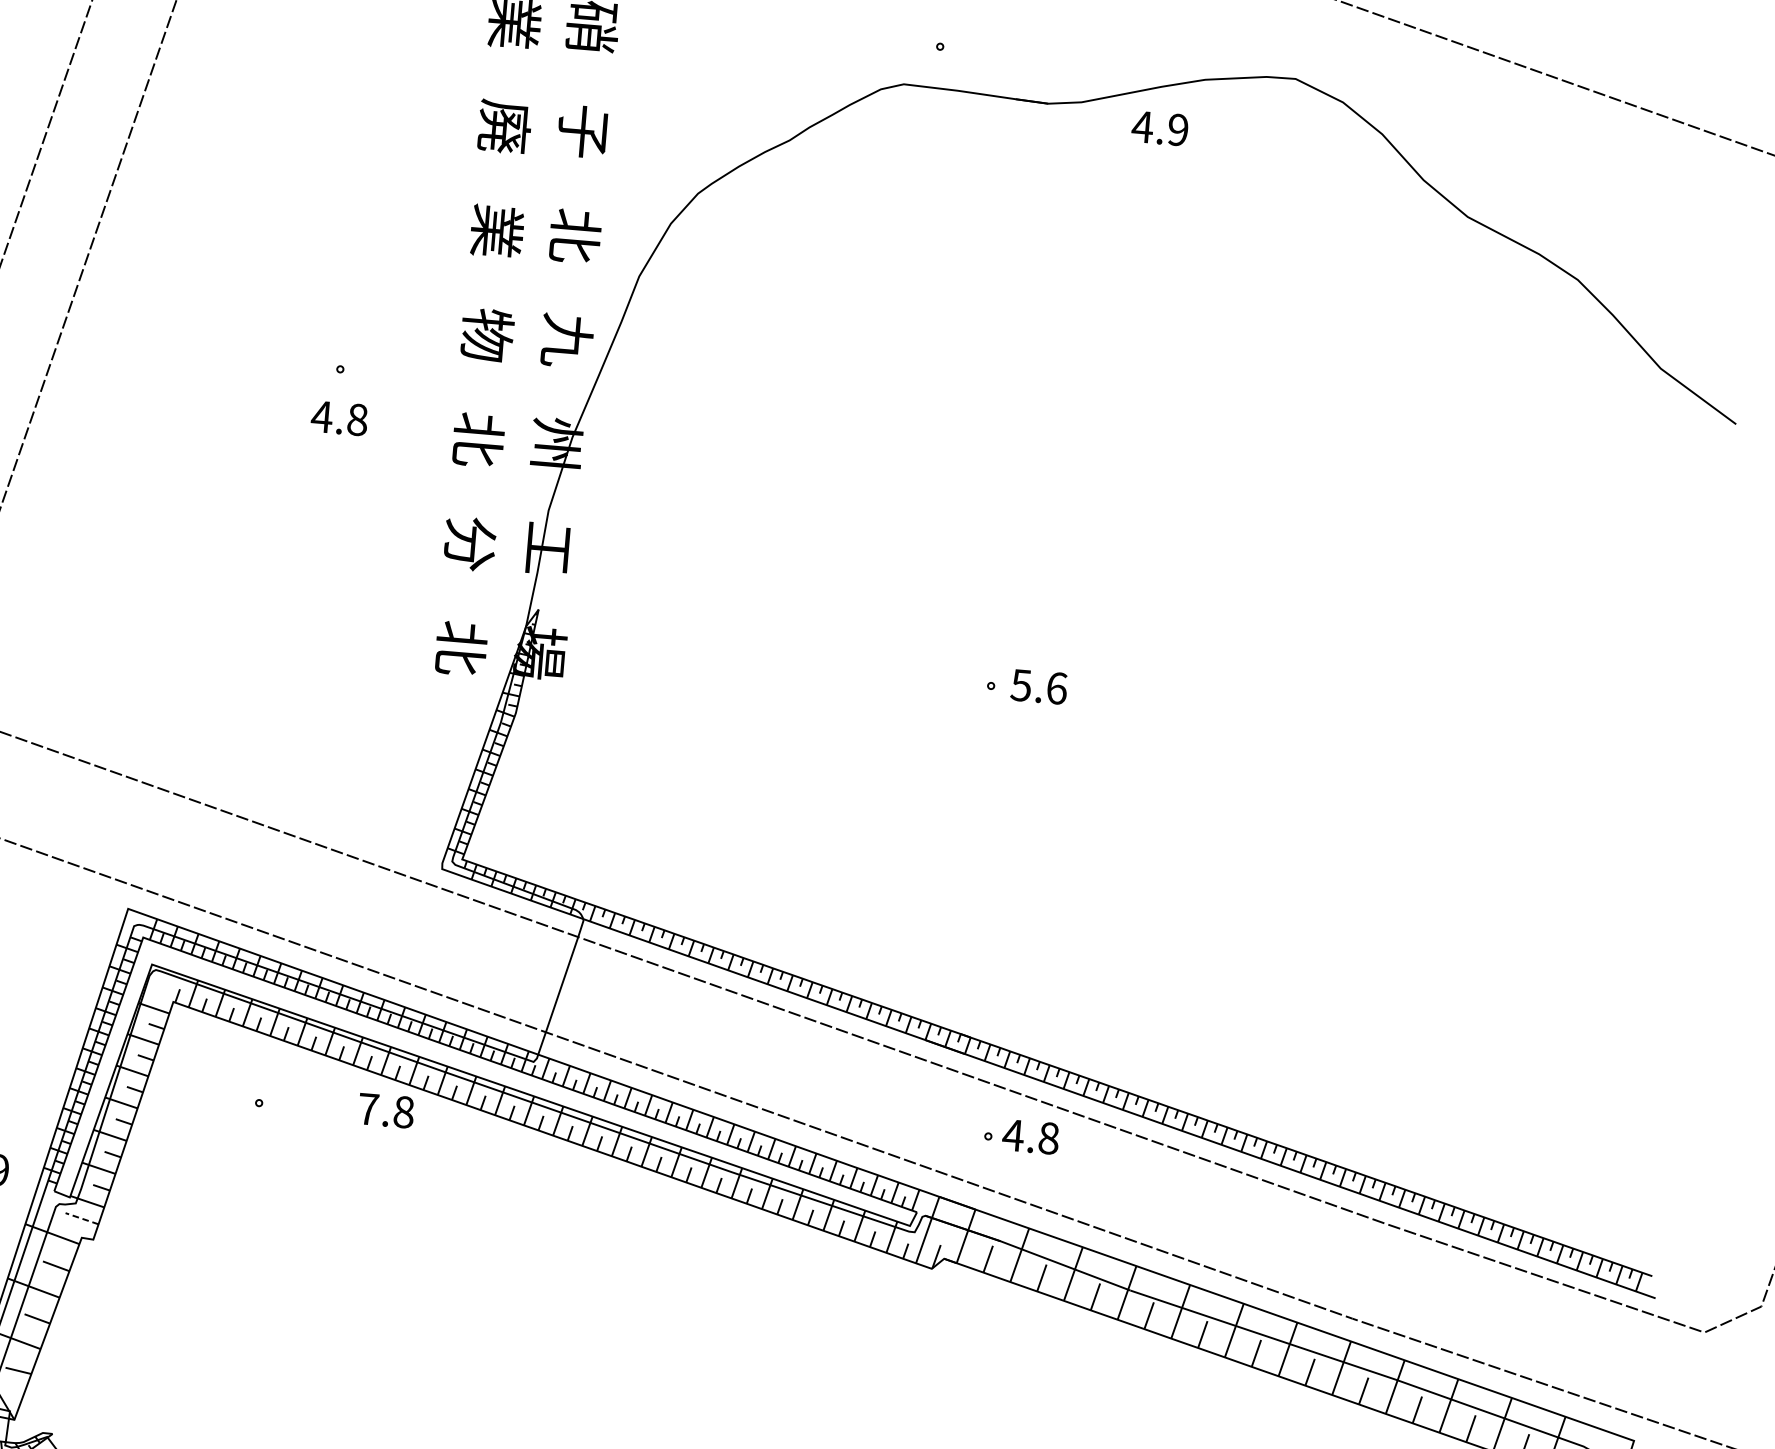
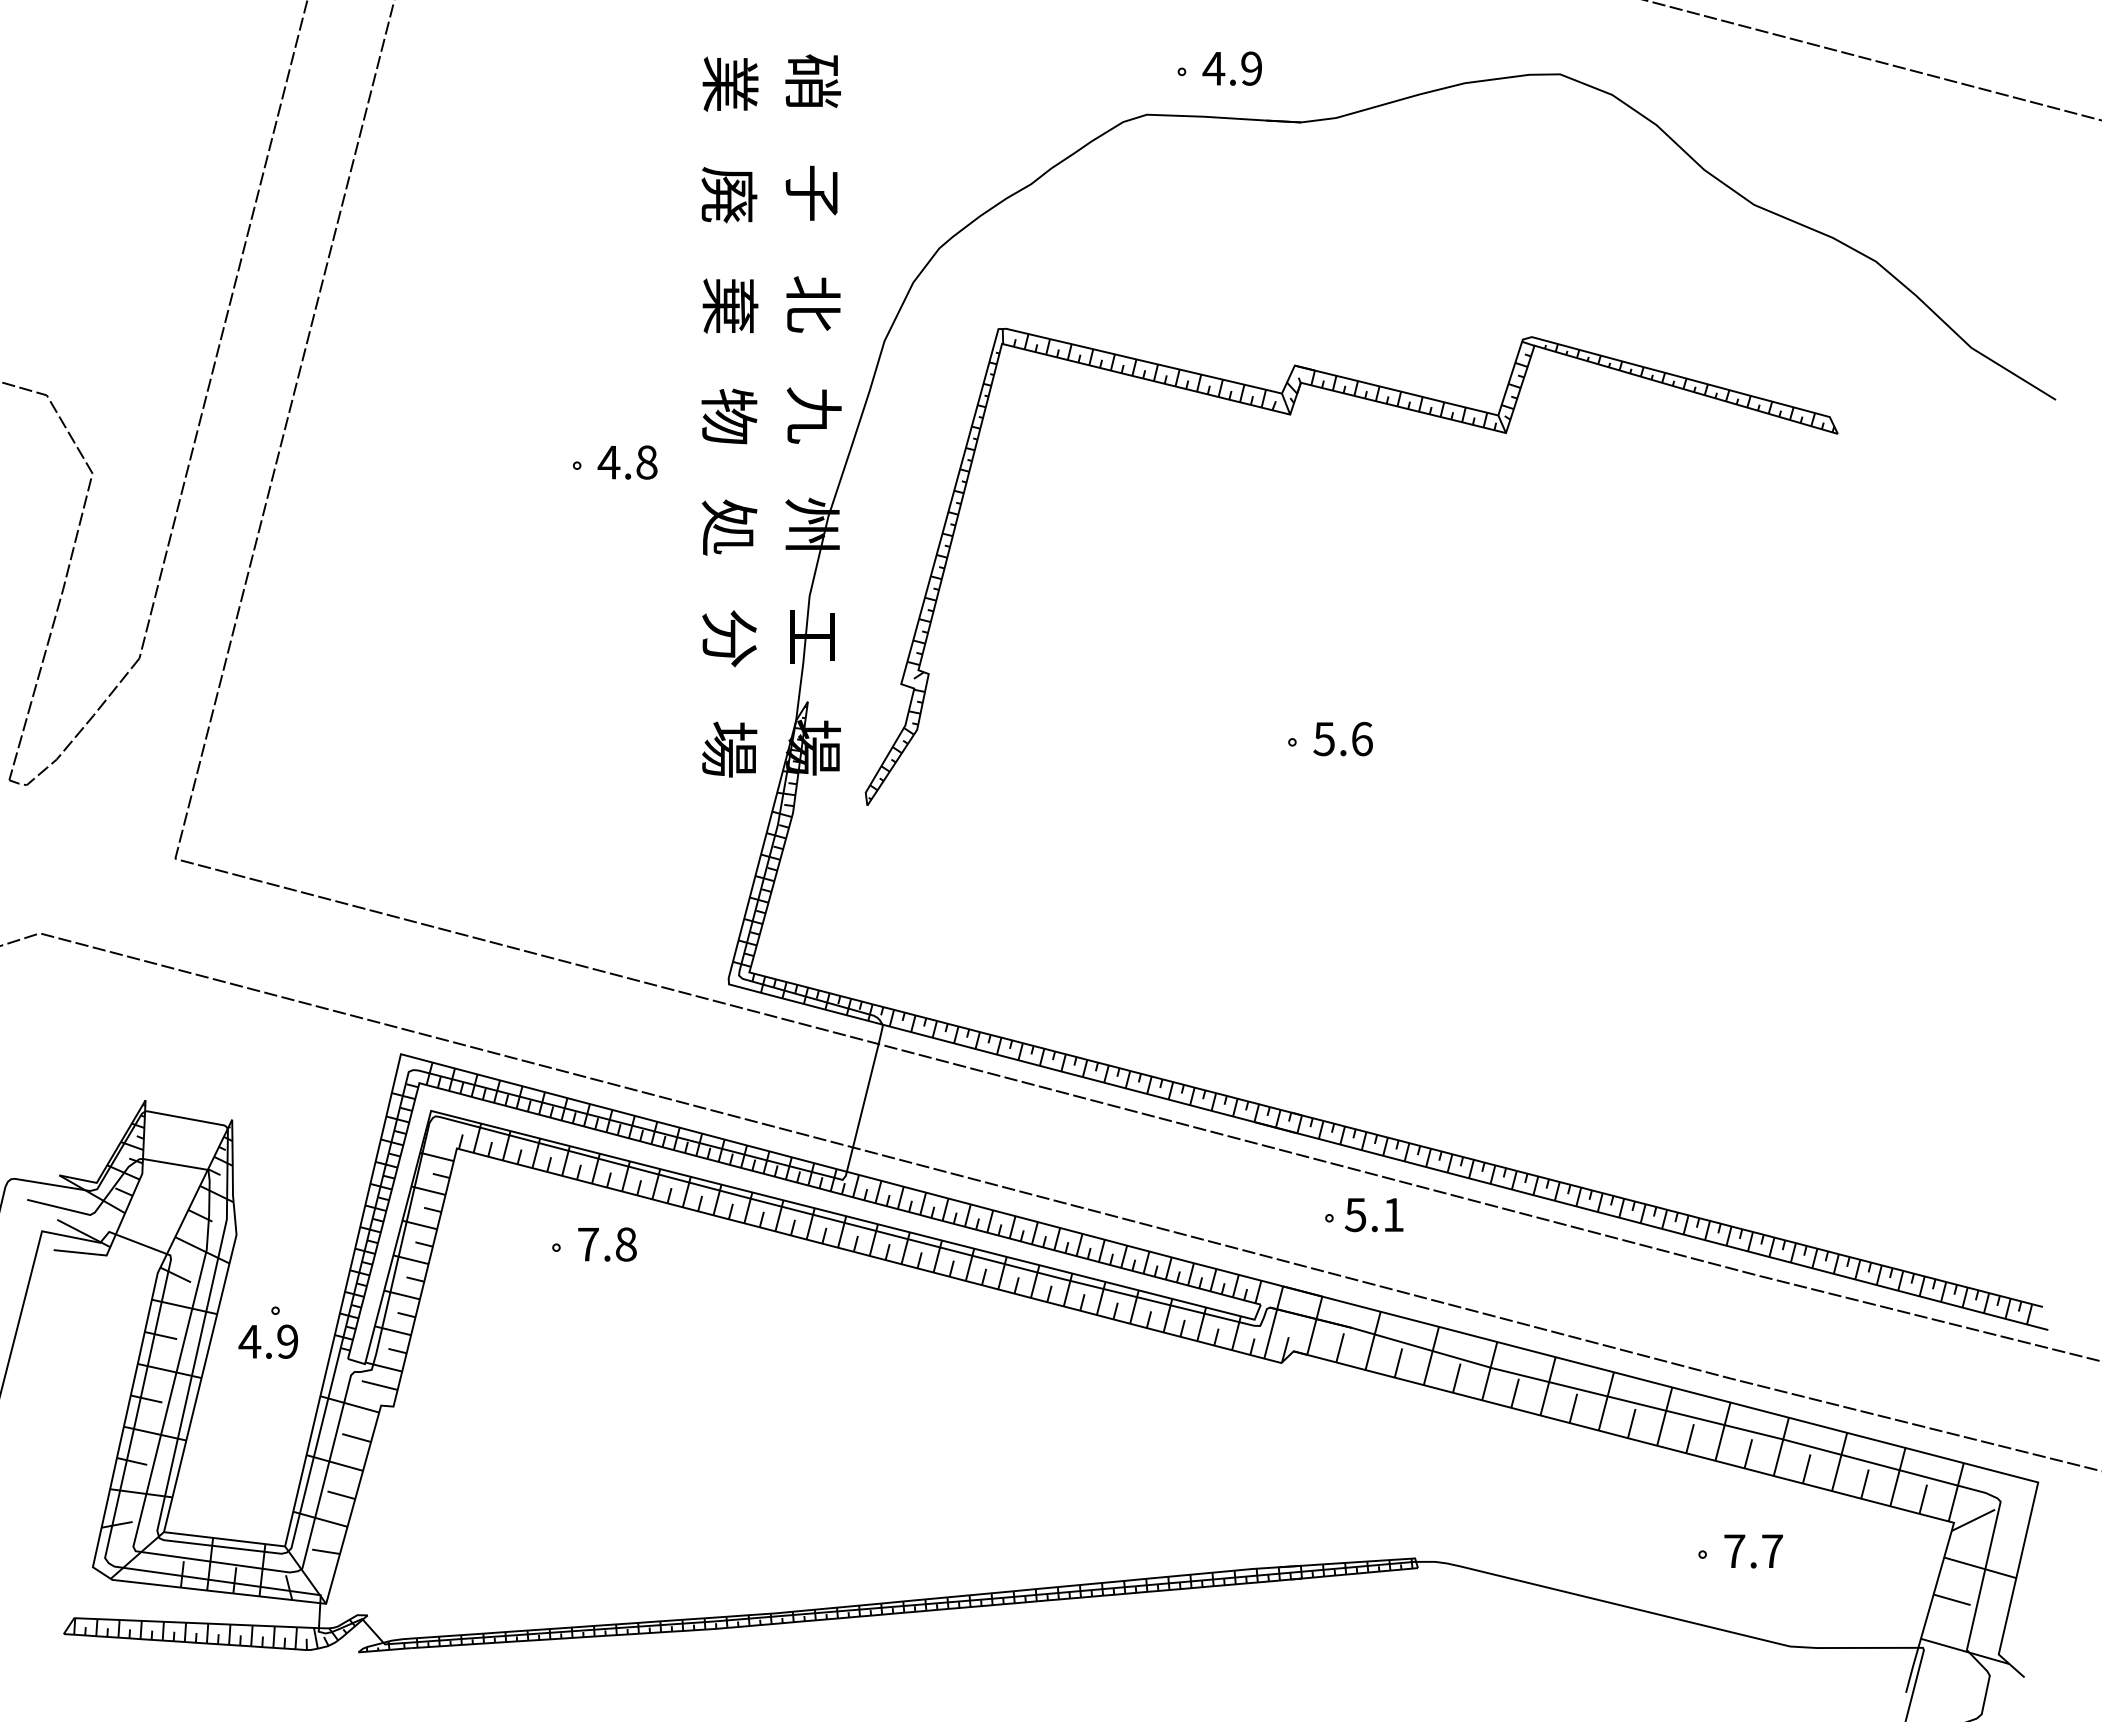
text: (1159, 128) -> (1231, 68), moved
text: (497, 230) -> (730, 305), 業 -> 棄
part: (1015, 378) -> (1290, 415), added
text: (339, 418) -> (627, 462), moved
text: (478, 439) -> (729, 527), 北 -> 処
text: (461, 648) -> (729, 749), 北 -> 場
text: (386, 1110) -> (607, 1244), moved
text: (1031, 1136) -> (1374, 1214), 4.8 -> 5.1
line: (81, 1218) -> (379, 1385), dashed -> solid

